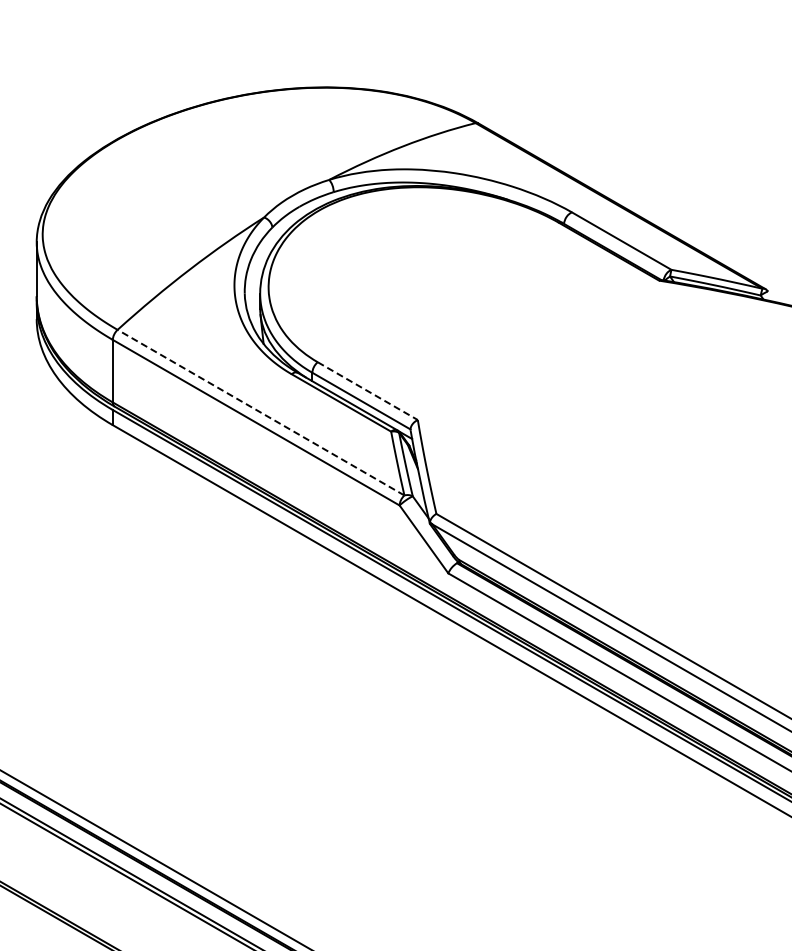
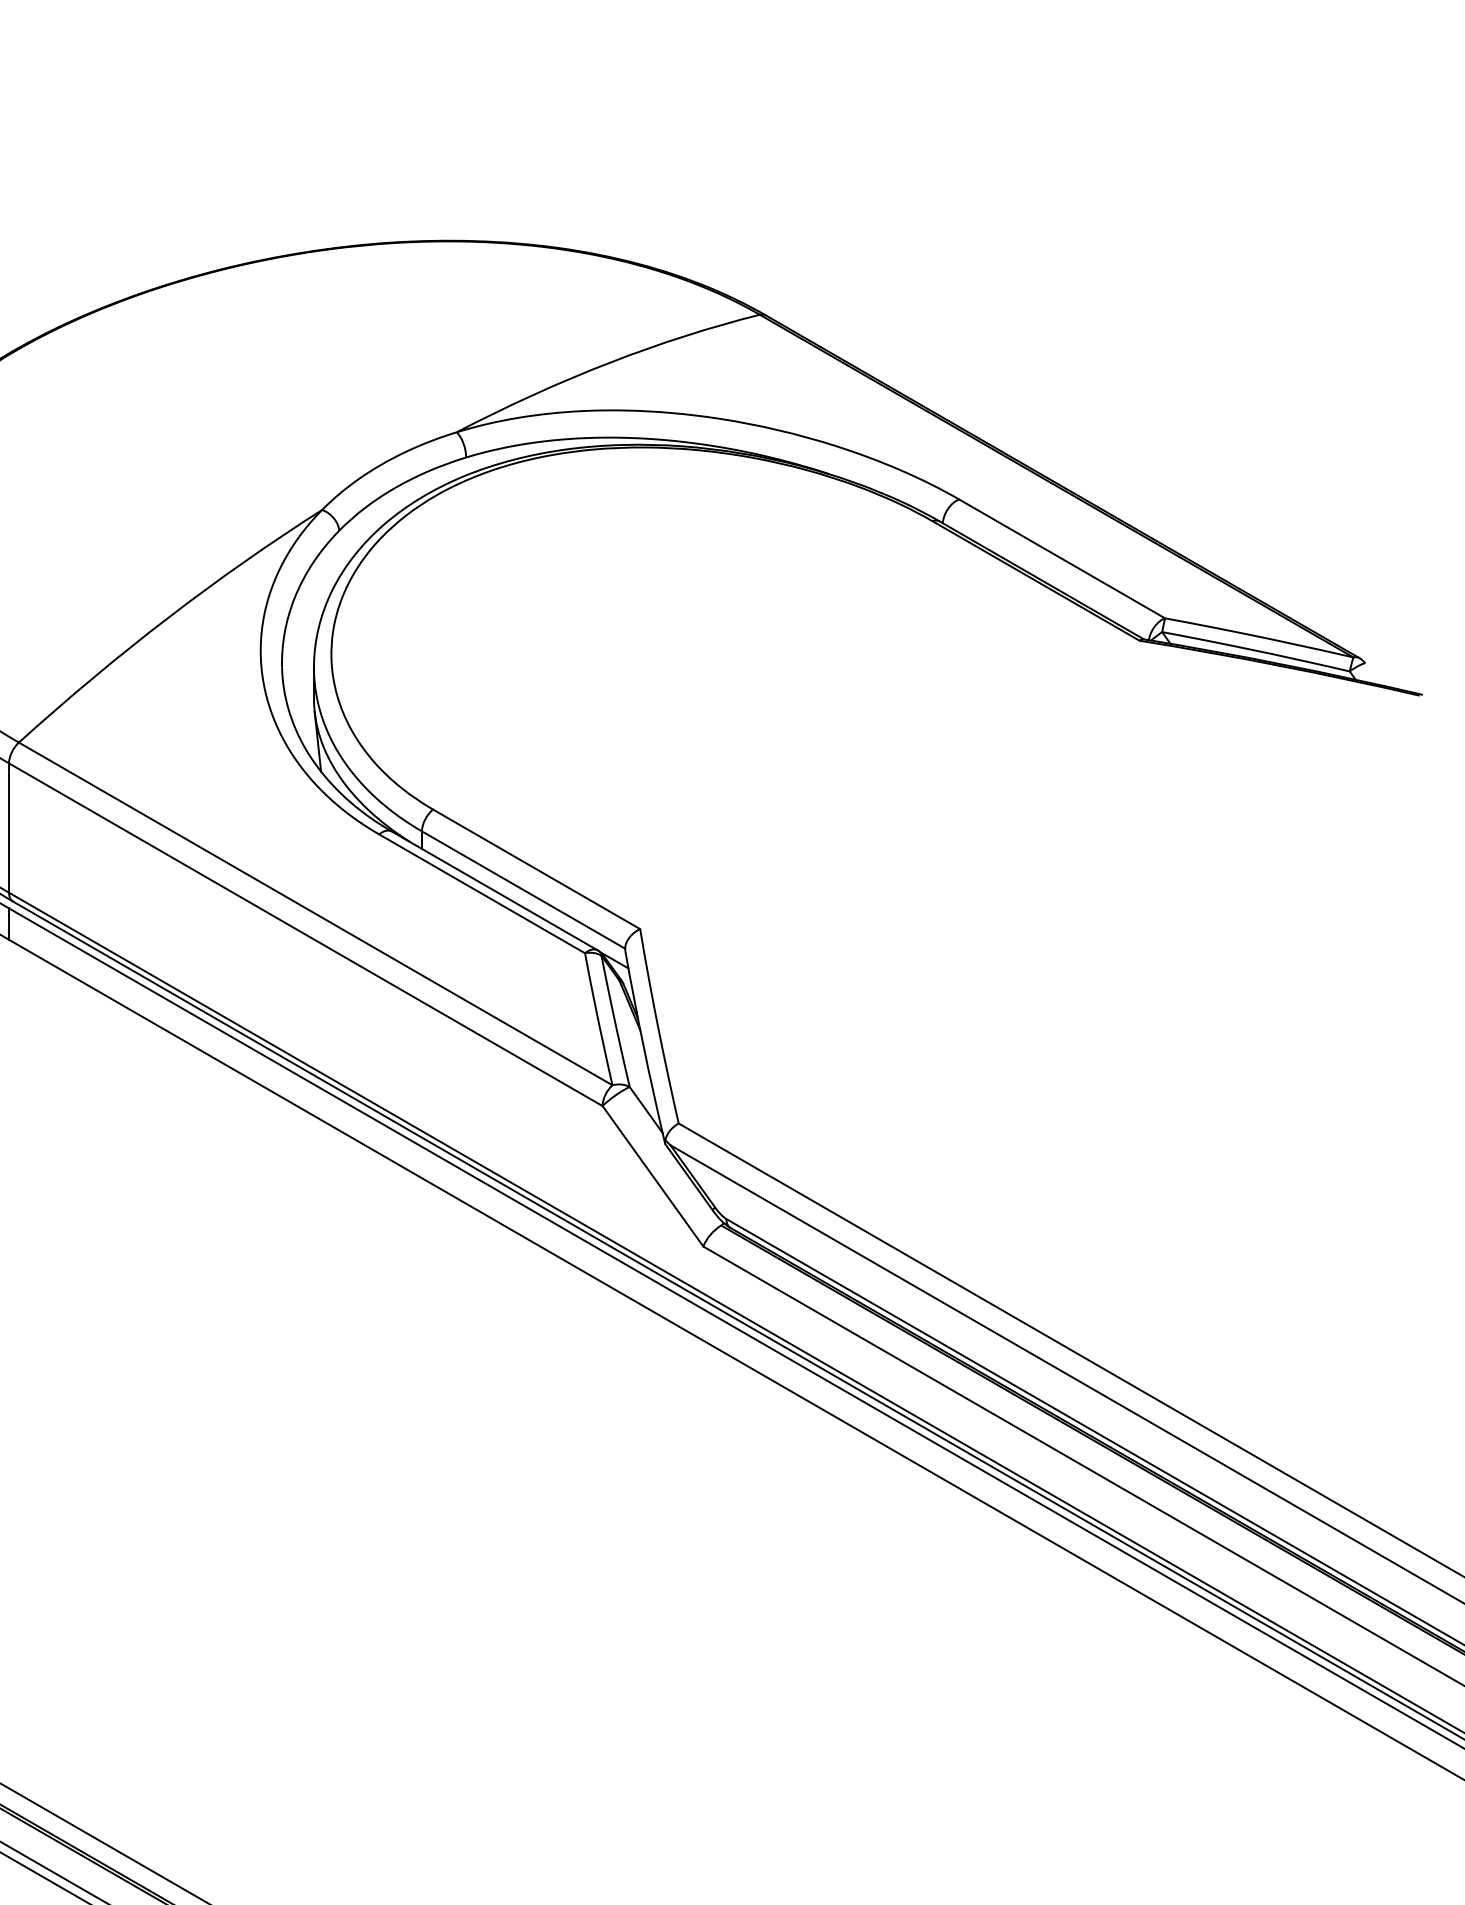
line: (367, 391) -> (536, 870), dashed -> solid
line: (261, 412) -> (316, 913), dashed -> solid

